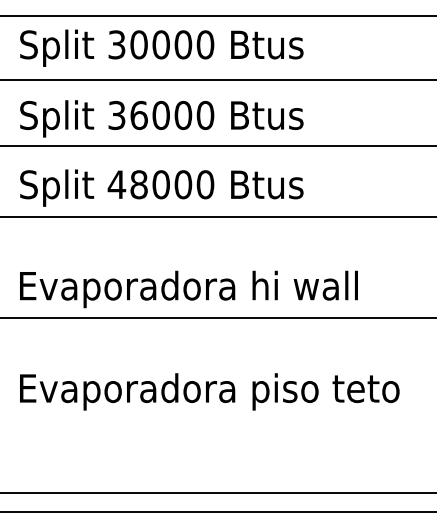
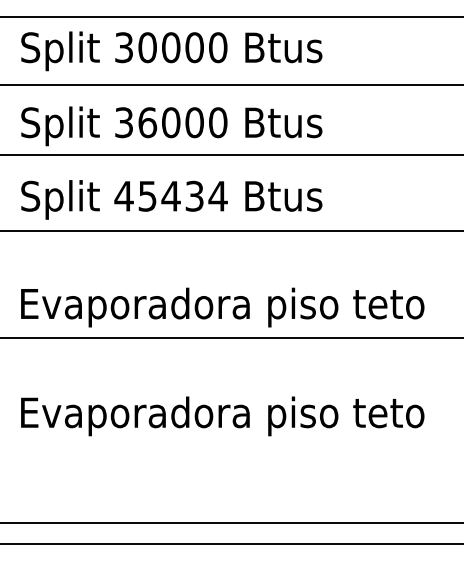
text: (172, 184) -> (183, 196), 48000 -> 45434
text: (325, 289) -> (345, 307), Evaporadora hi wall -> Evaporadora piso teto

